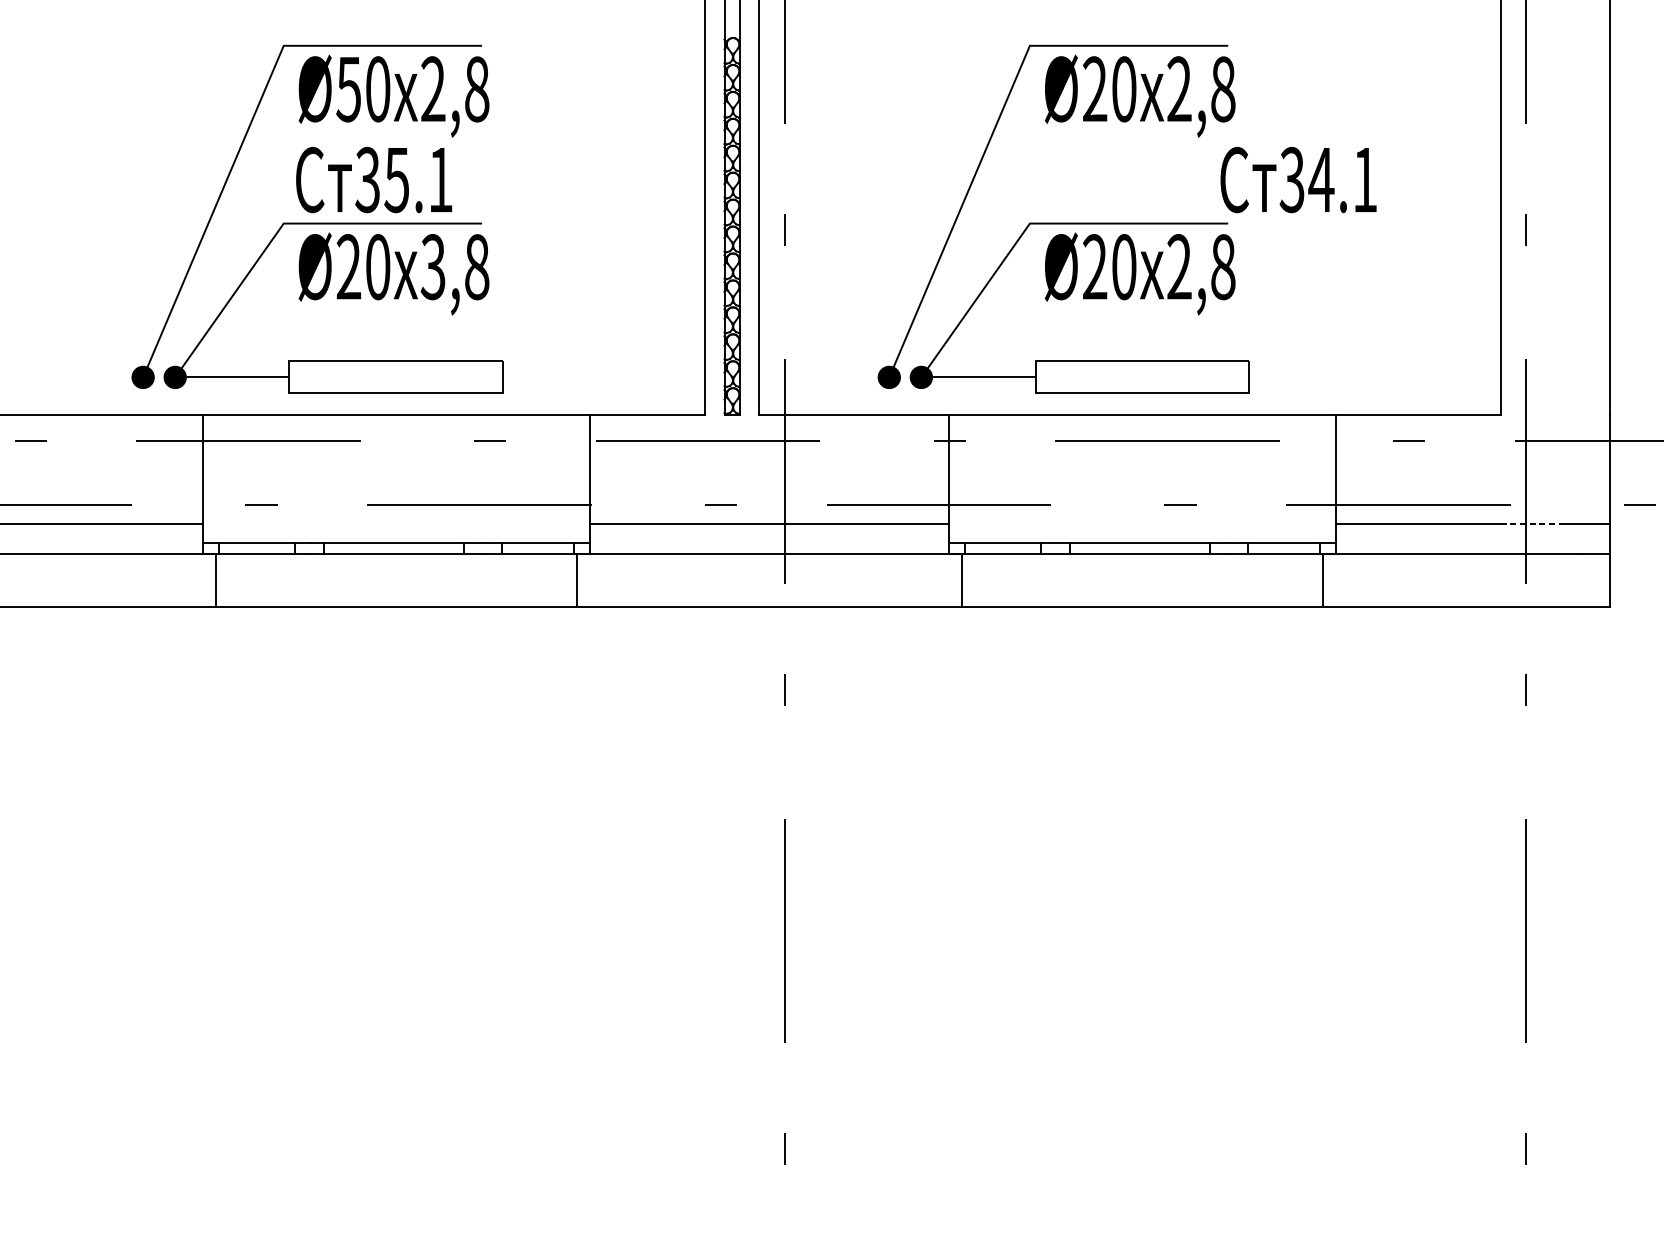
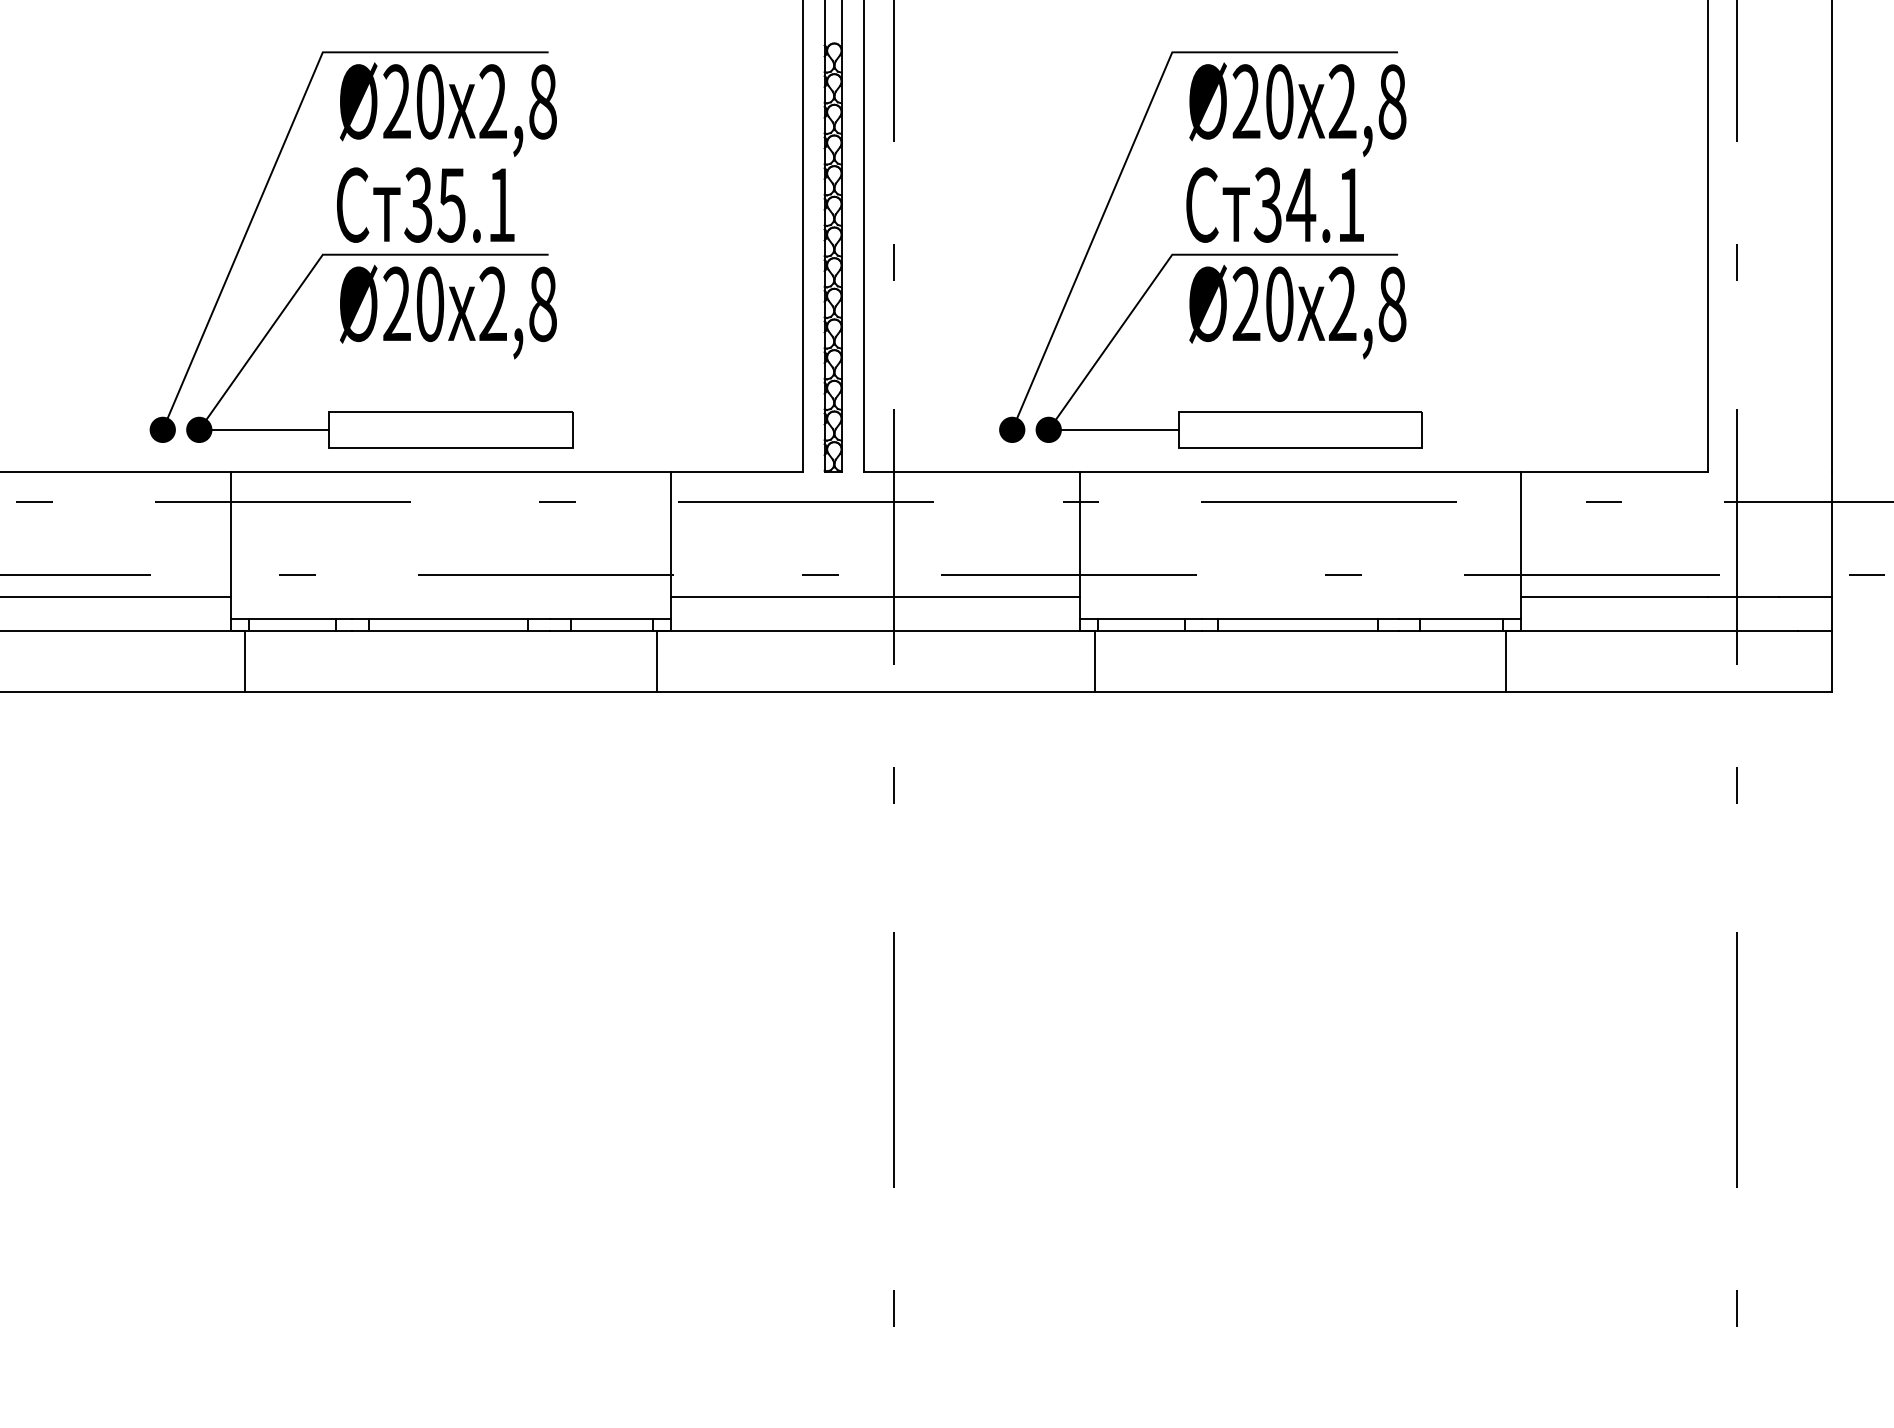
text: (348, 88) -> (396, 101), Ø50 -> Ø20
text: (1297, 179) -> (1274, 204), moved
text: (432, 267) -> (492, 304), 3,8 -> 2,8
line: (1531, 523) -> (1743, 596), dashed -> solid

